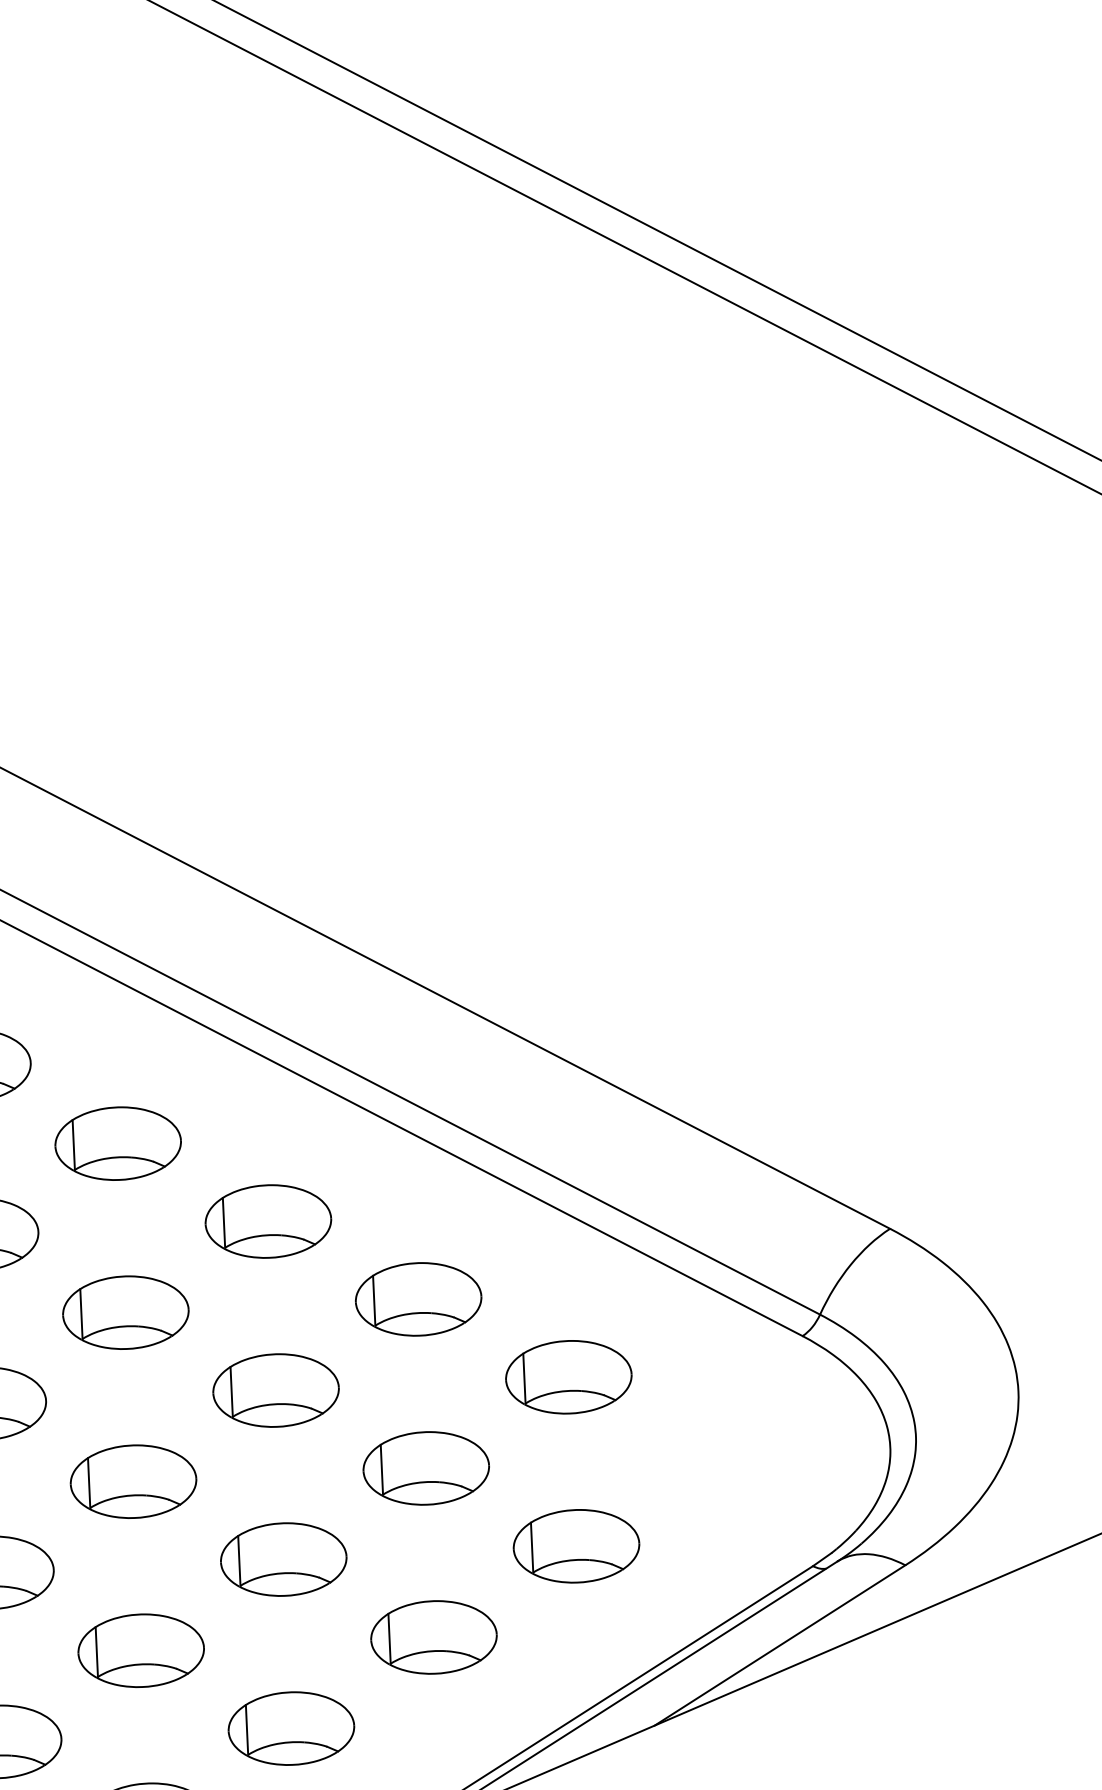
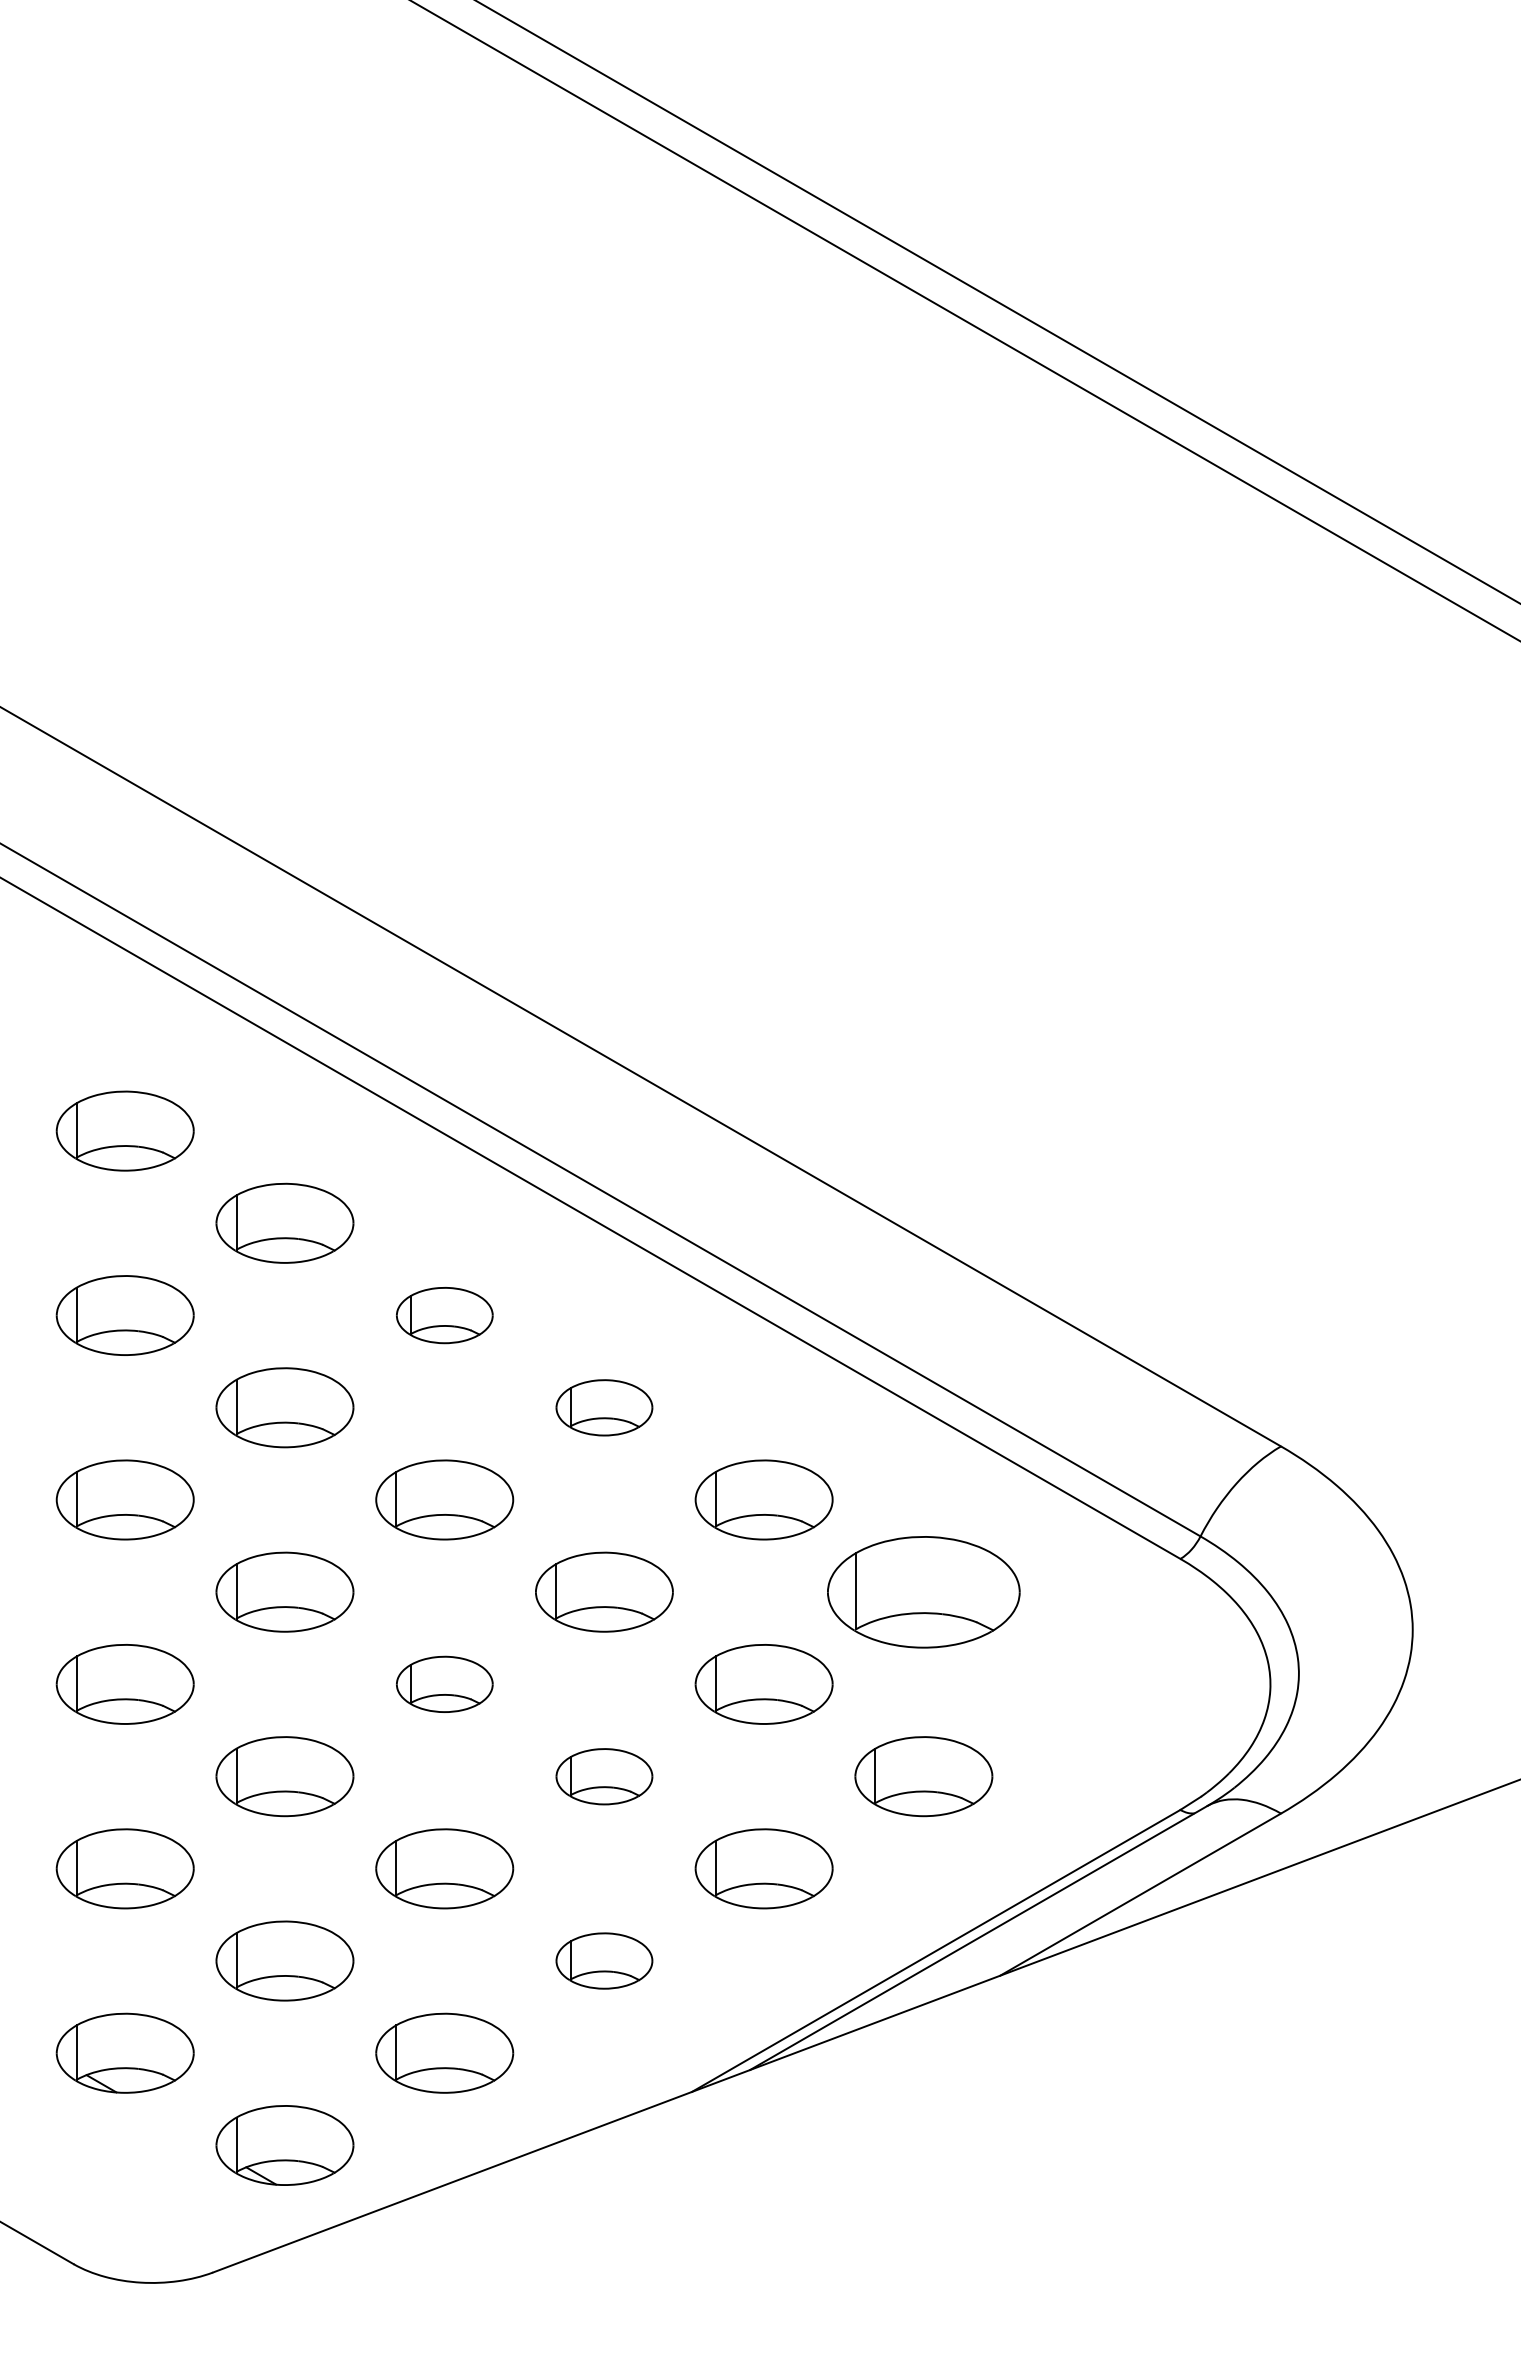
part: (118, 1143) -> (444, 1315), size x0.7
part: (268, 1221) -> (604, 1407), size x0.7
part: (568, 1376) -> (923, 1591), size x1.4
part: (133, 1481) -> (444, 1684), size x0.7
part: (283, 1559) -> (604, 1776), size x0.7
part: (291, 1728) -> (604, 1960), size x0.7

